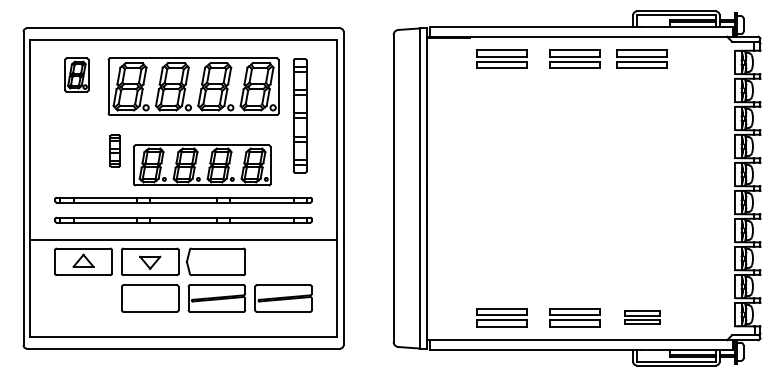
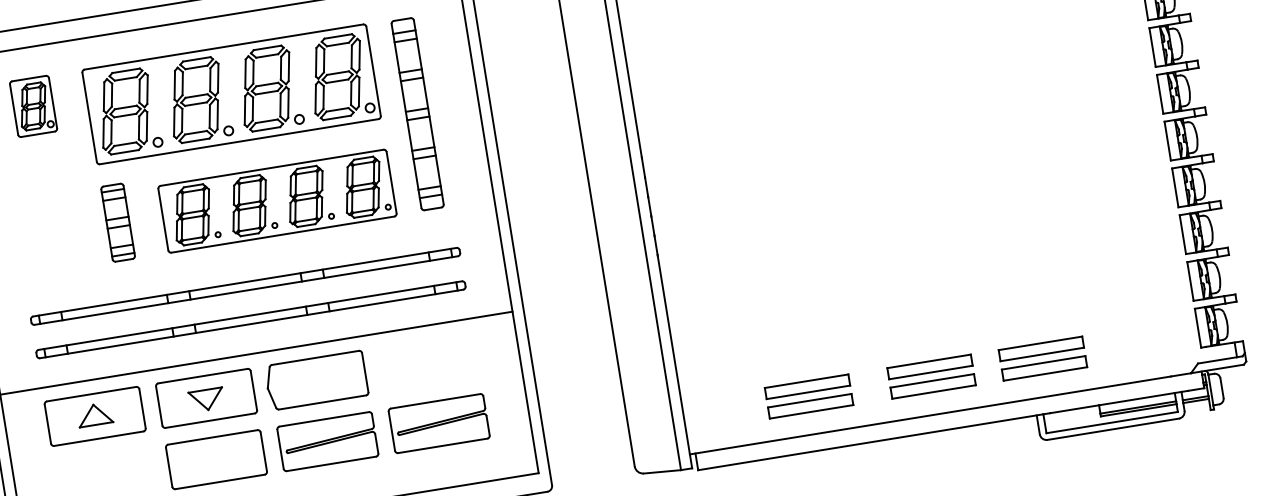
part: (114, 150) -> (116, 222), size x1.43
part: (202, 165) -> (277, 201), moved
part: (641, 317) -> (1041, 358), size x1.43

